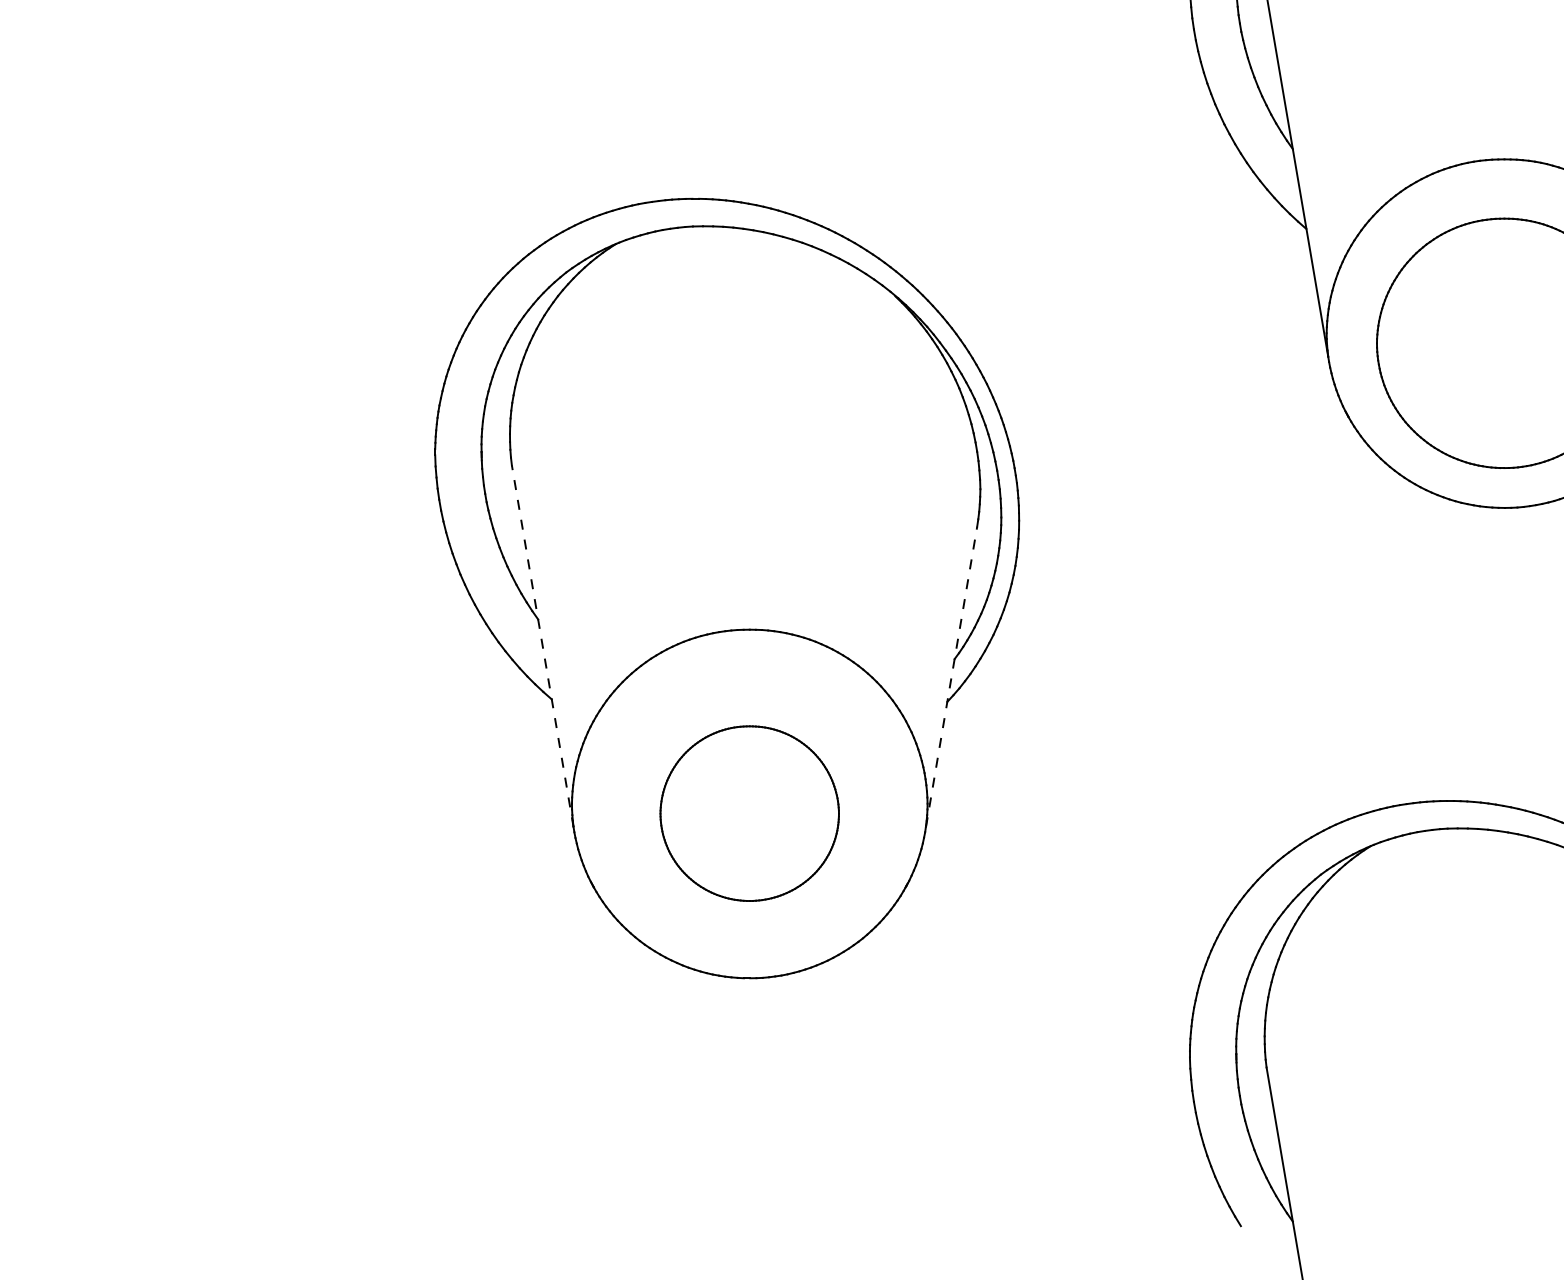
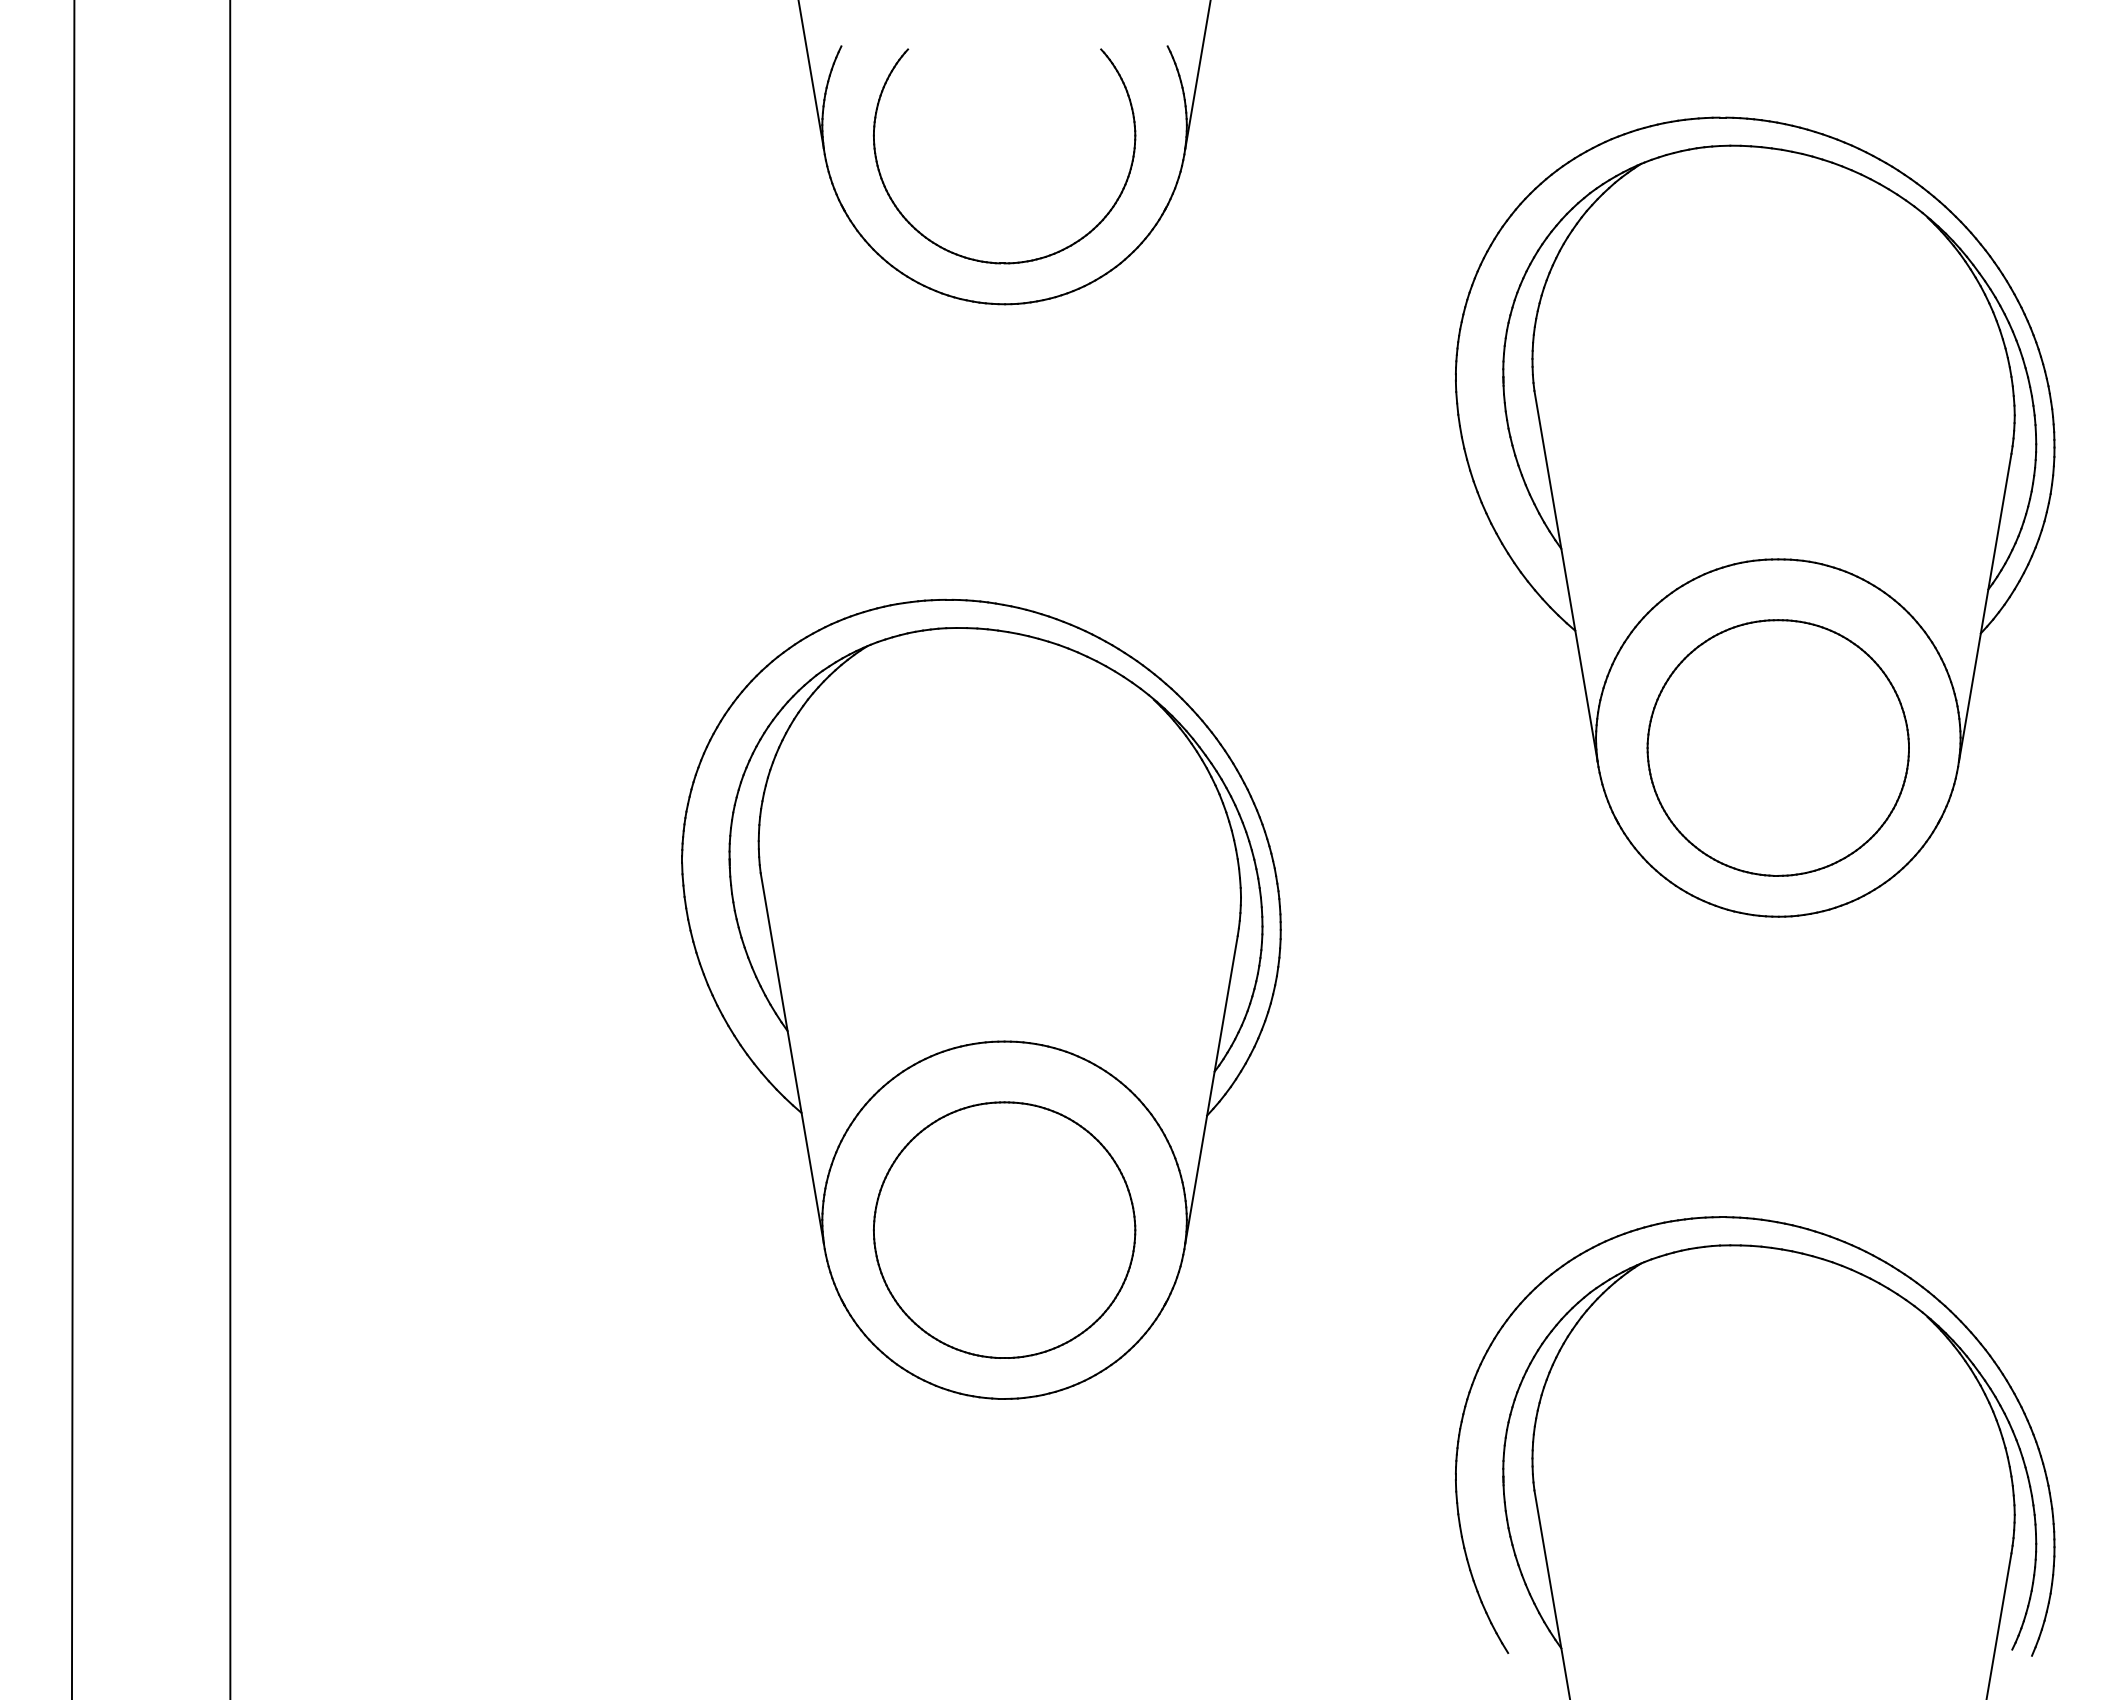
line: (542, 646) -> (792, 1058), dashed -> solid
line: (951, 676) -> (1211, 1089), dashed -> solid
part: (749, 813) -> (1004, 1229), size x1.43

